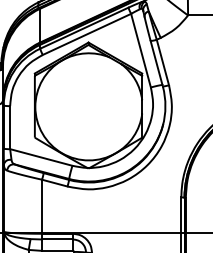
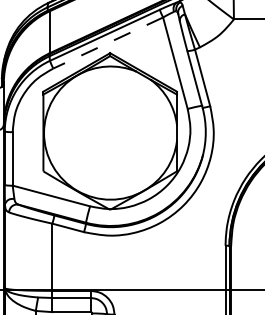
line: (86, 34) -> (107, 43), solid -> dashed

